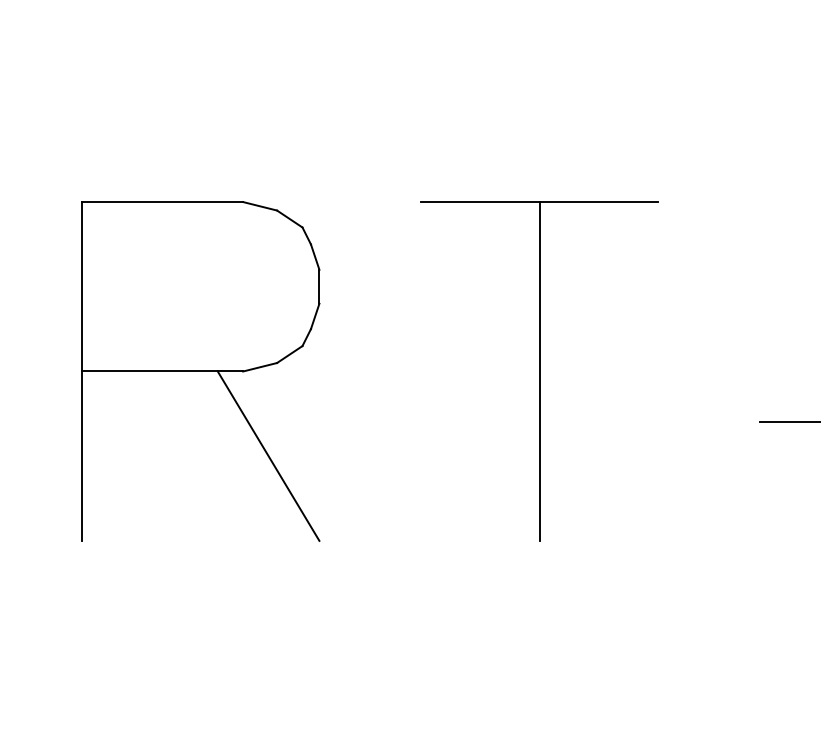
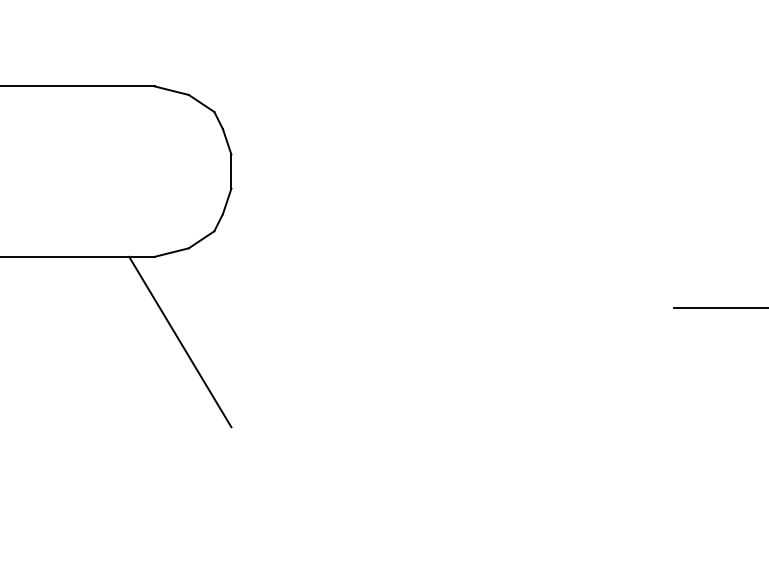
part: (539, 371) -> (452, 256), removed

